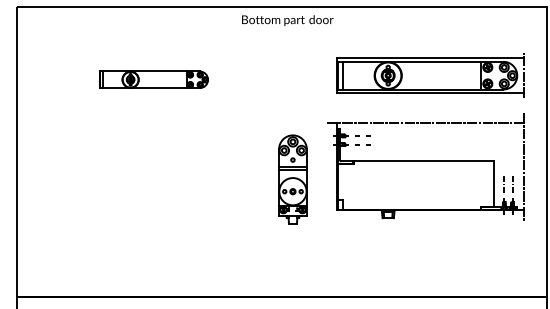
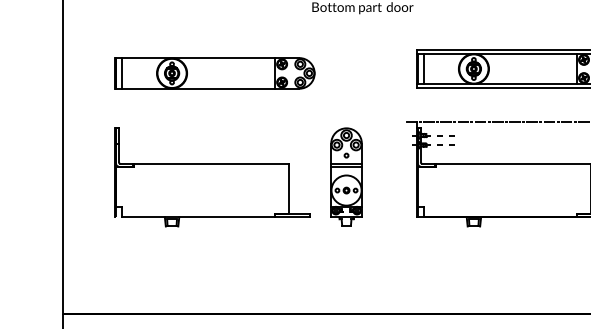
part: (153, 79) -> (214, 73), size x1.67
part: (151, 173) -> (212, 177), added
part: (292, 179) -> (346, 177), moved

